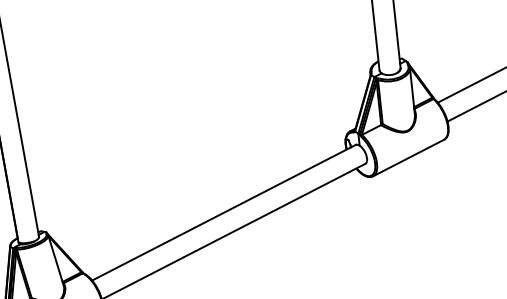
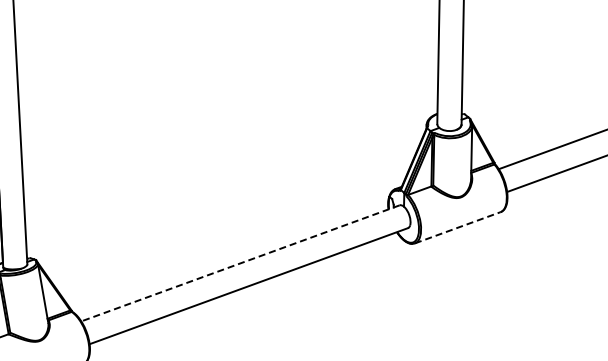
line: (408, 157) -> (457, 227), solid -> dashed
line: (223, 212) -> (240, 263), solid -> dashed

